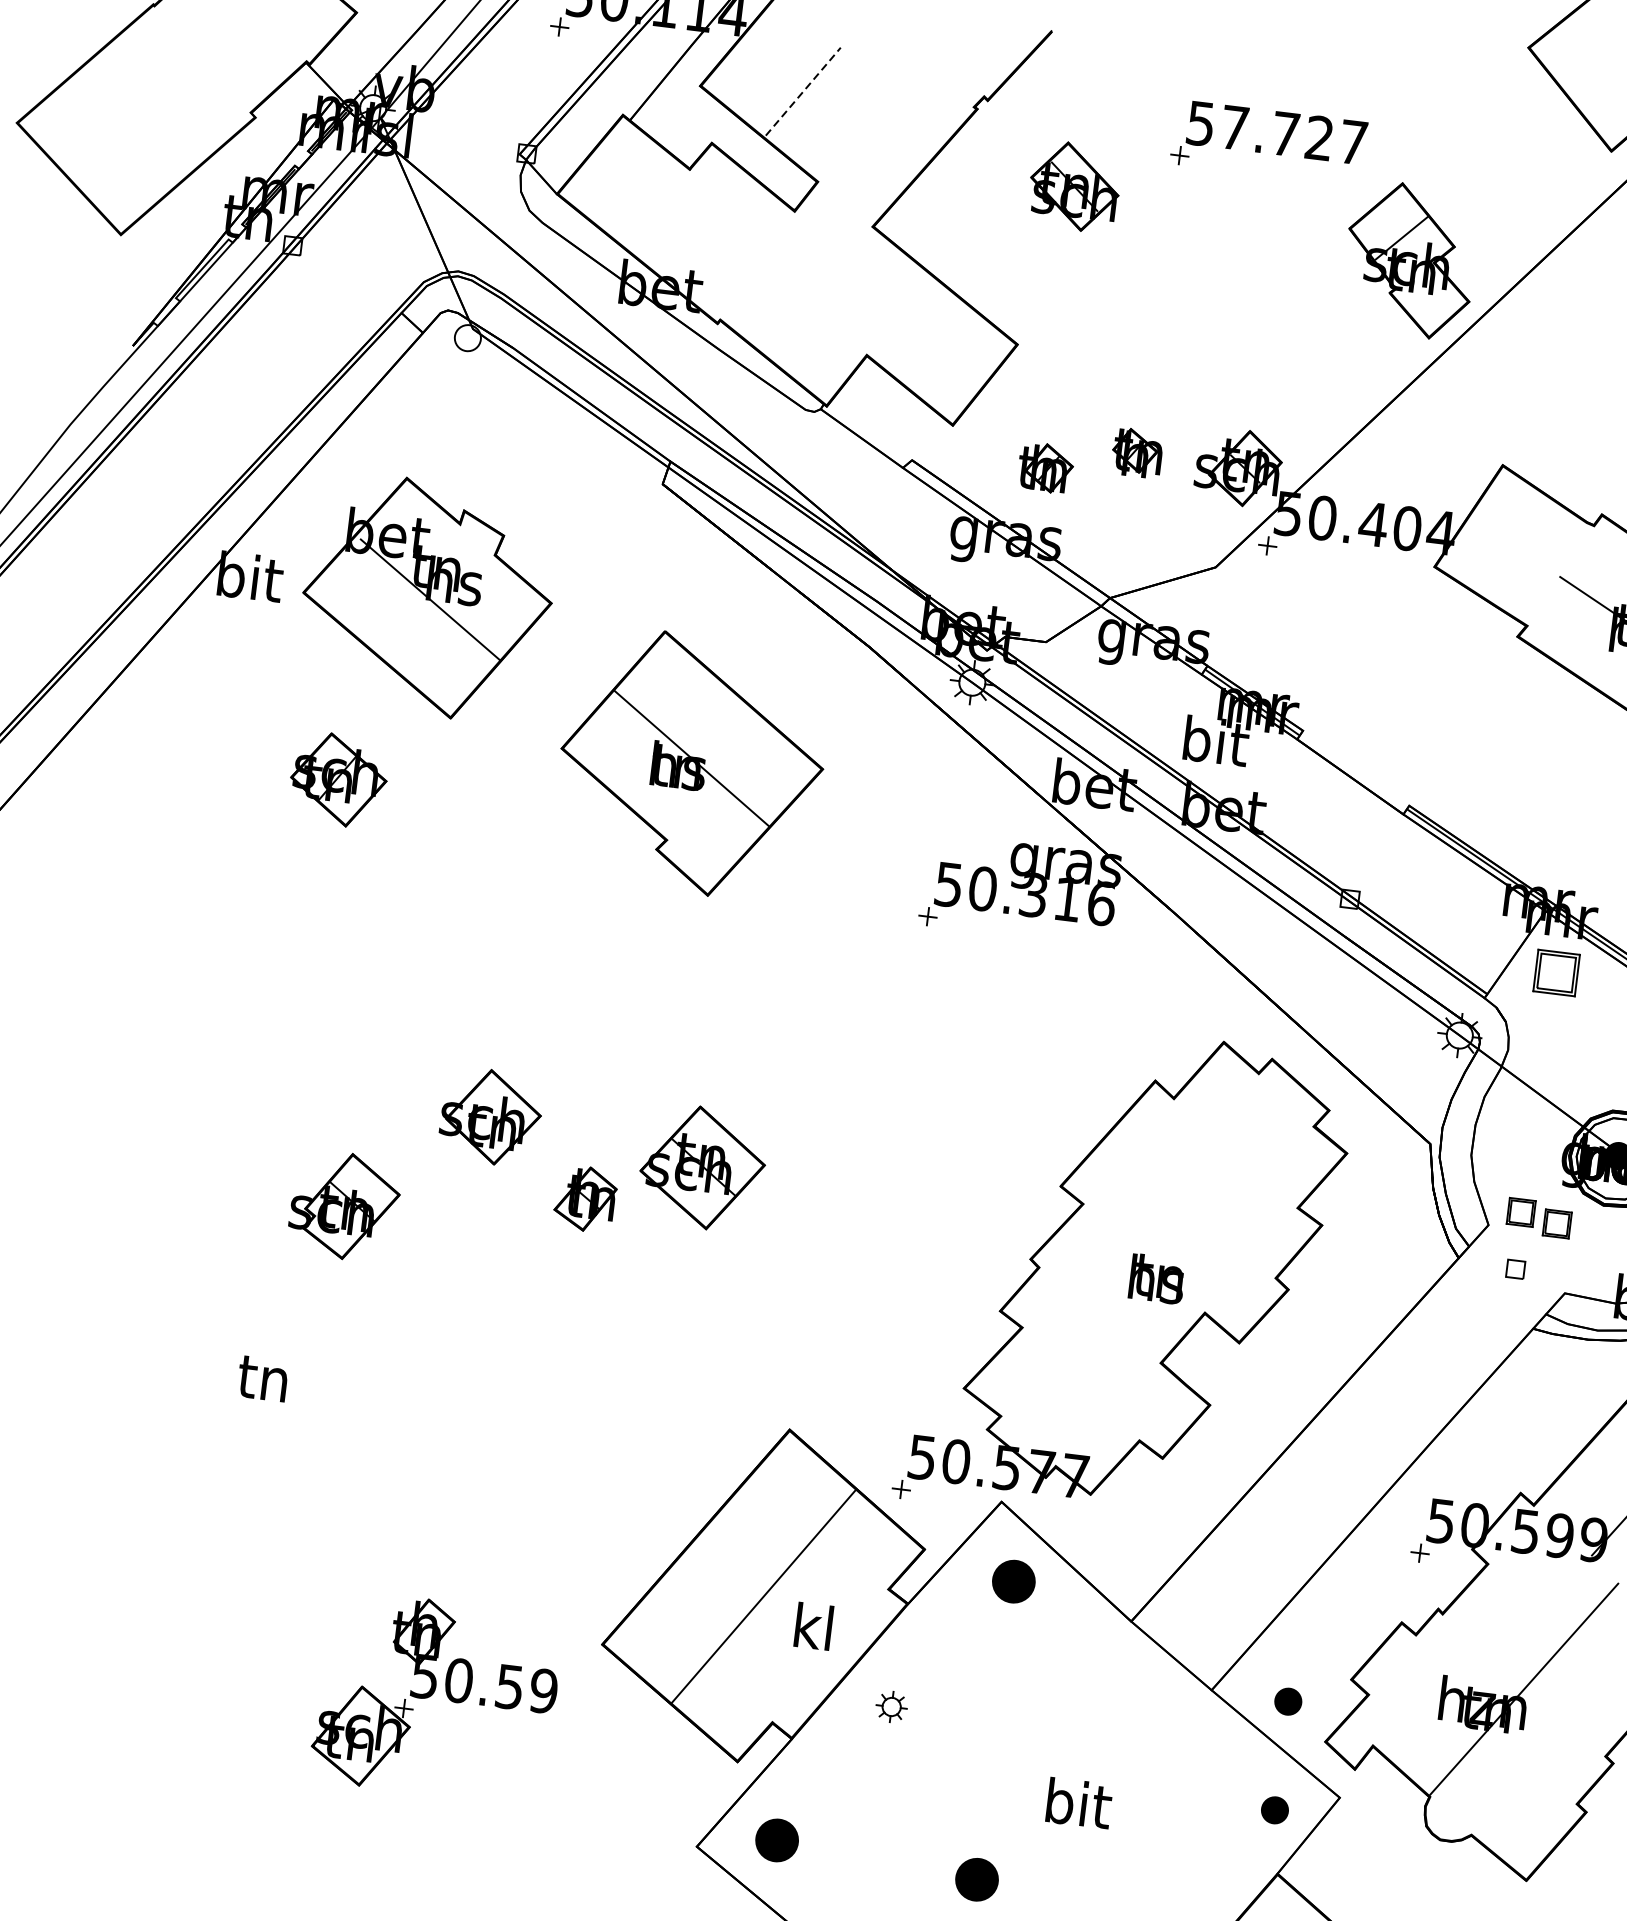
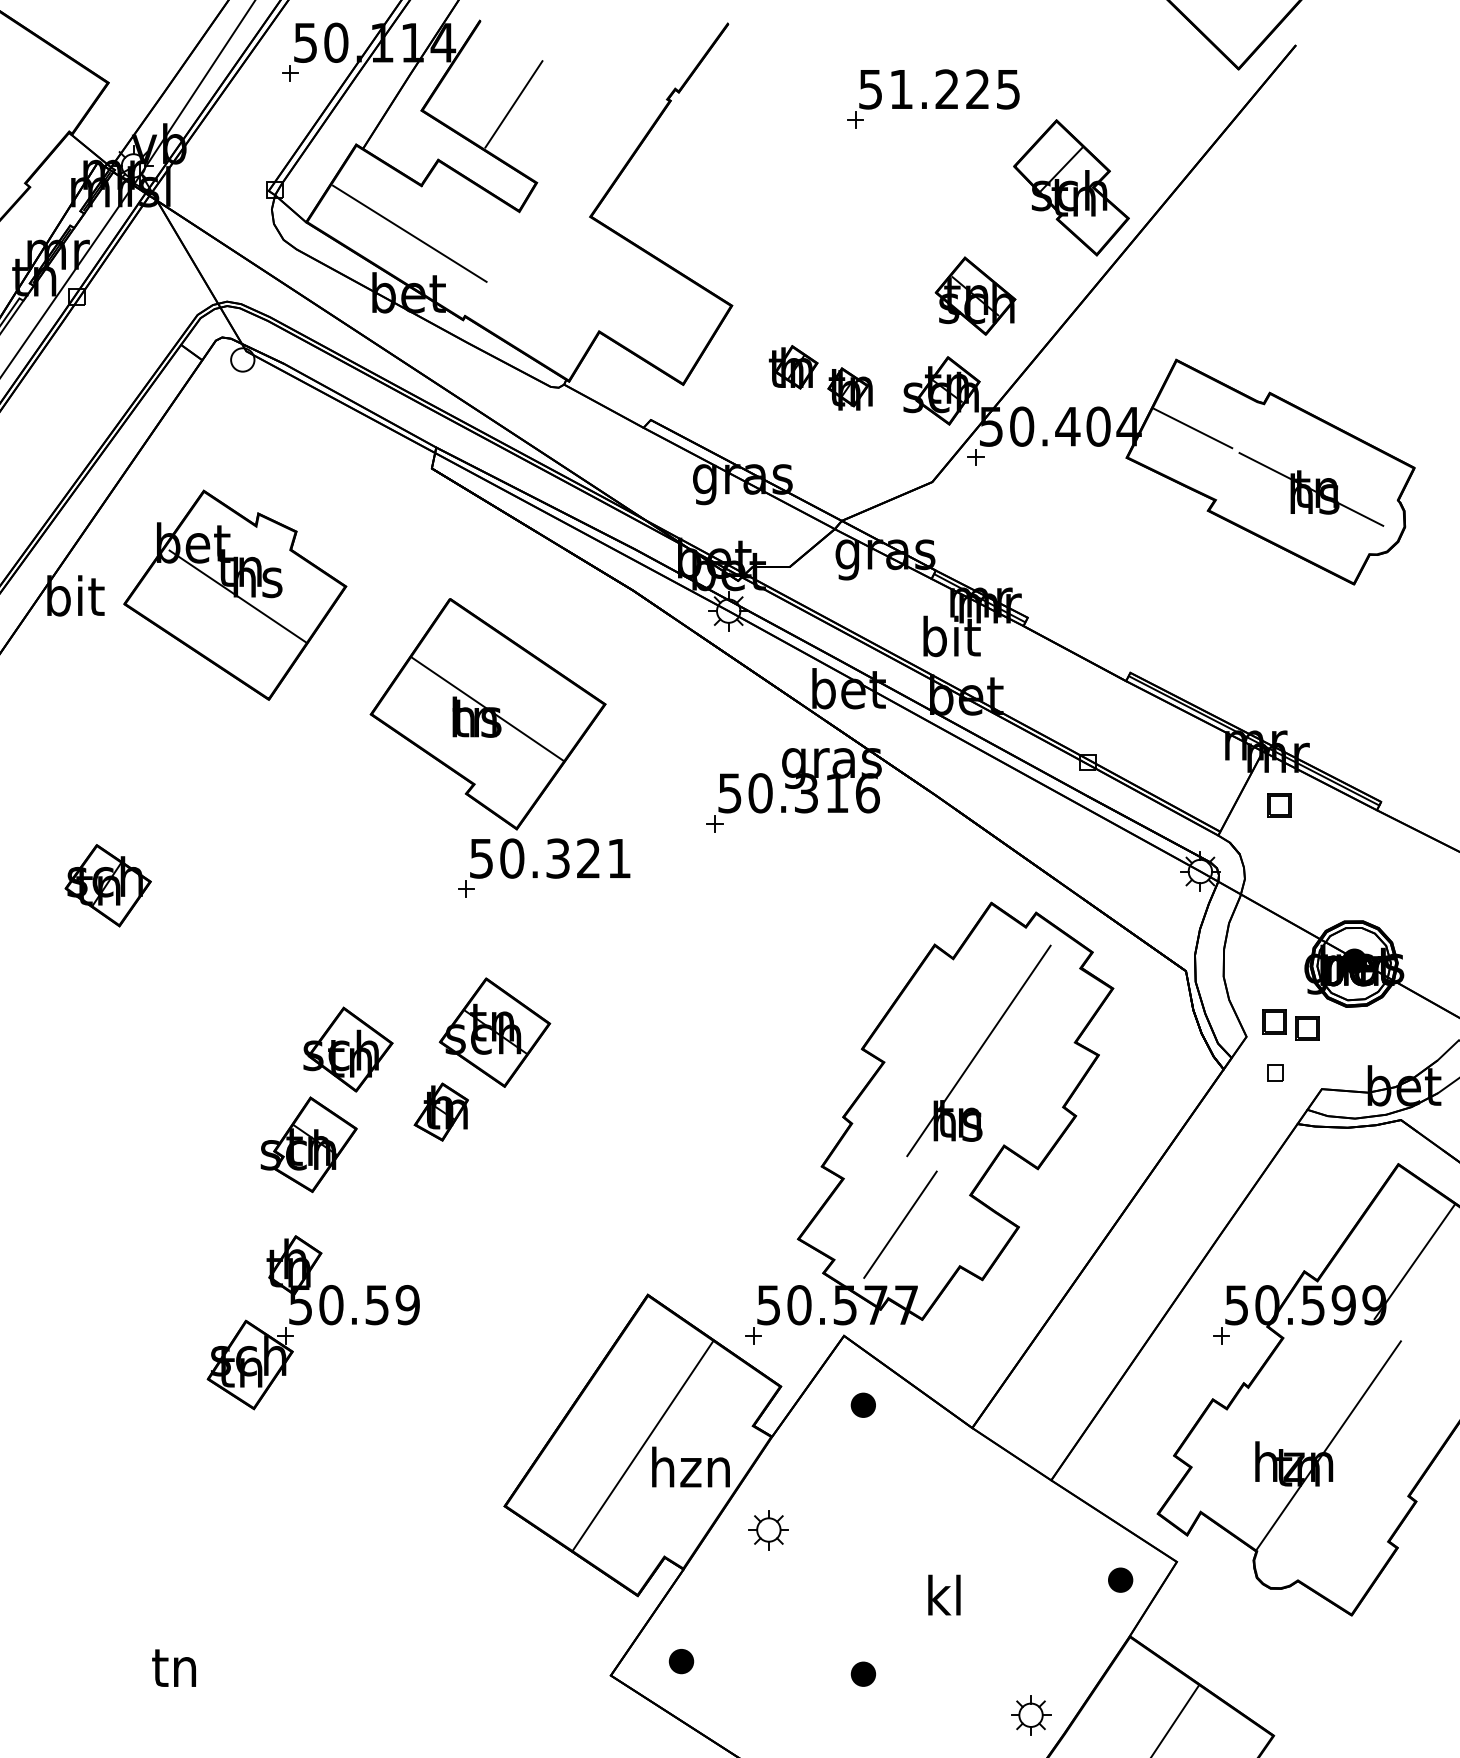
line: (802, 91) -> (513, 104), dashed -> solid
text: (1293, 135) -> (954, 89), 57.727 -> 51.225
part: (1074, 185) -> (975, 295), moved
line: (669, 220) -> (409, 233), added
part: (1045, 468) -> (793, 367), moved
line: (1511, 543) -> (1192, 428), added
part: (337, 779) -> (107, 885), moved
part: (733, 941) -> (544, 867), added
part: (1556, 973) -> (1279, 805), size x0.62
part: (702, 1167) -> (494, 1032), moved
line: (1189, 1203) -> (978, 1050), added
part: (344, 1205) -> (308, 1144), moved
text: (262, 1378) -> (173, 1667), moved
line: (1079, 1386) -> (900, 1224), added
part: (1012, 1580) -> (862, 1404), size x0.62
text: (813, 1625) -> (690, 1466), kl -> hzn
part: (435, 1697) -> (312, 1322), moved
part: (1288, 1700) -> (1120, 1481), removed
part: (891, 1707) -> (768, 1530), size x1.43
text: (1078, 1803) -> (945, 1595), bit -> kl
part: (777, 1840) -> (681, 1661), size x0.62
part: (977, 1878) -> (863, 1673), size x0.62

